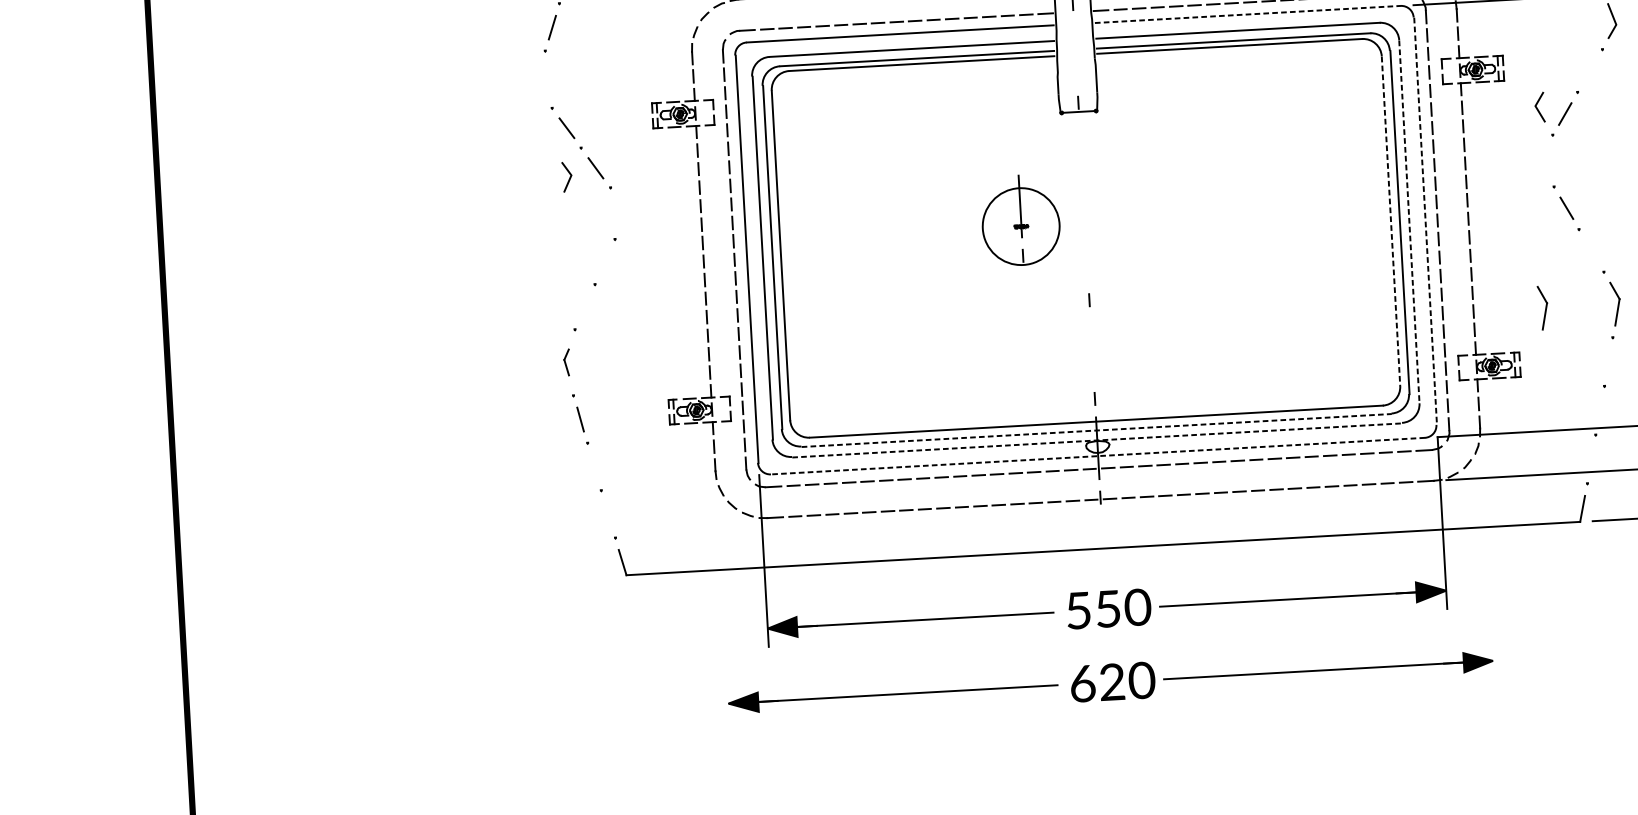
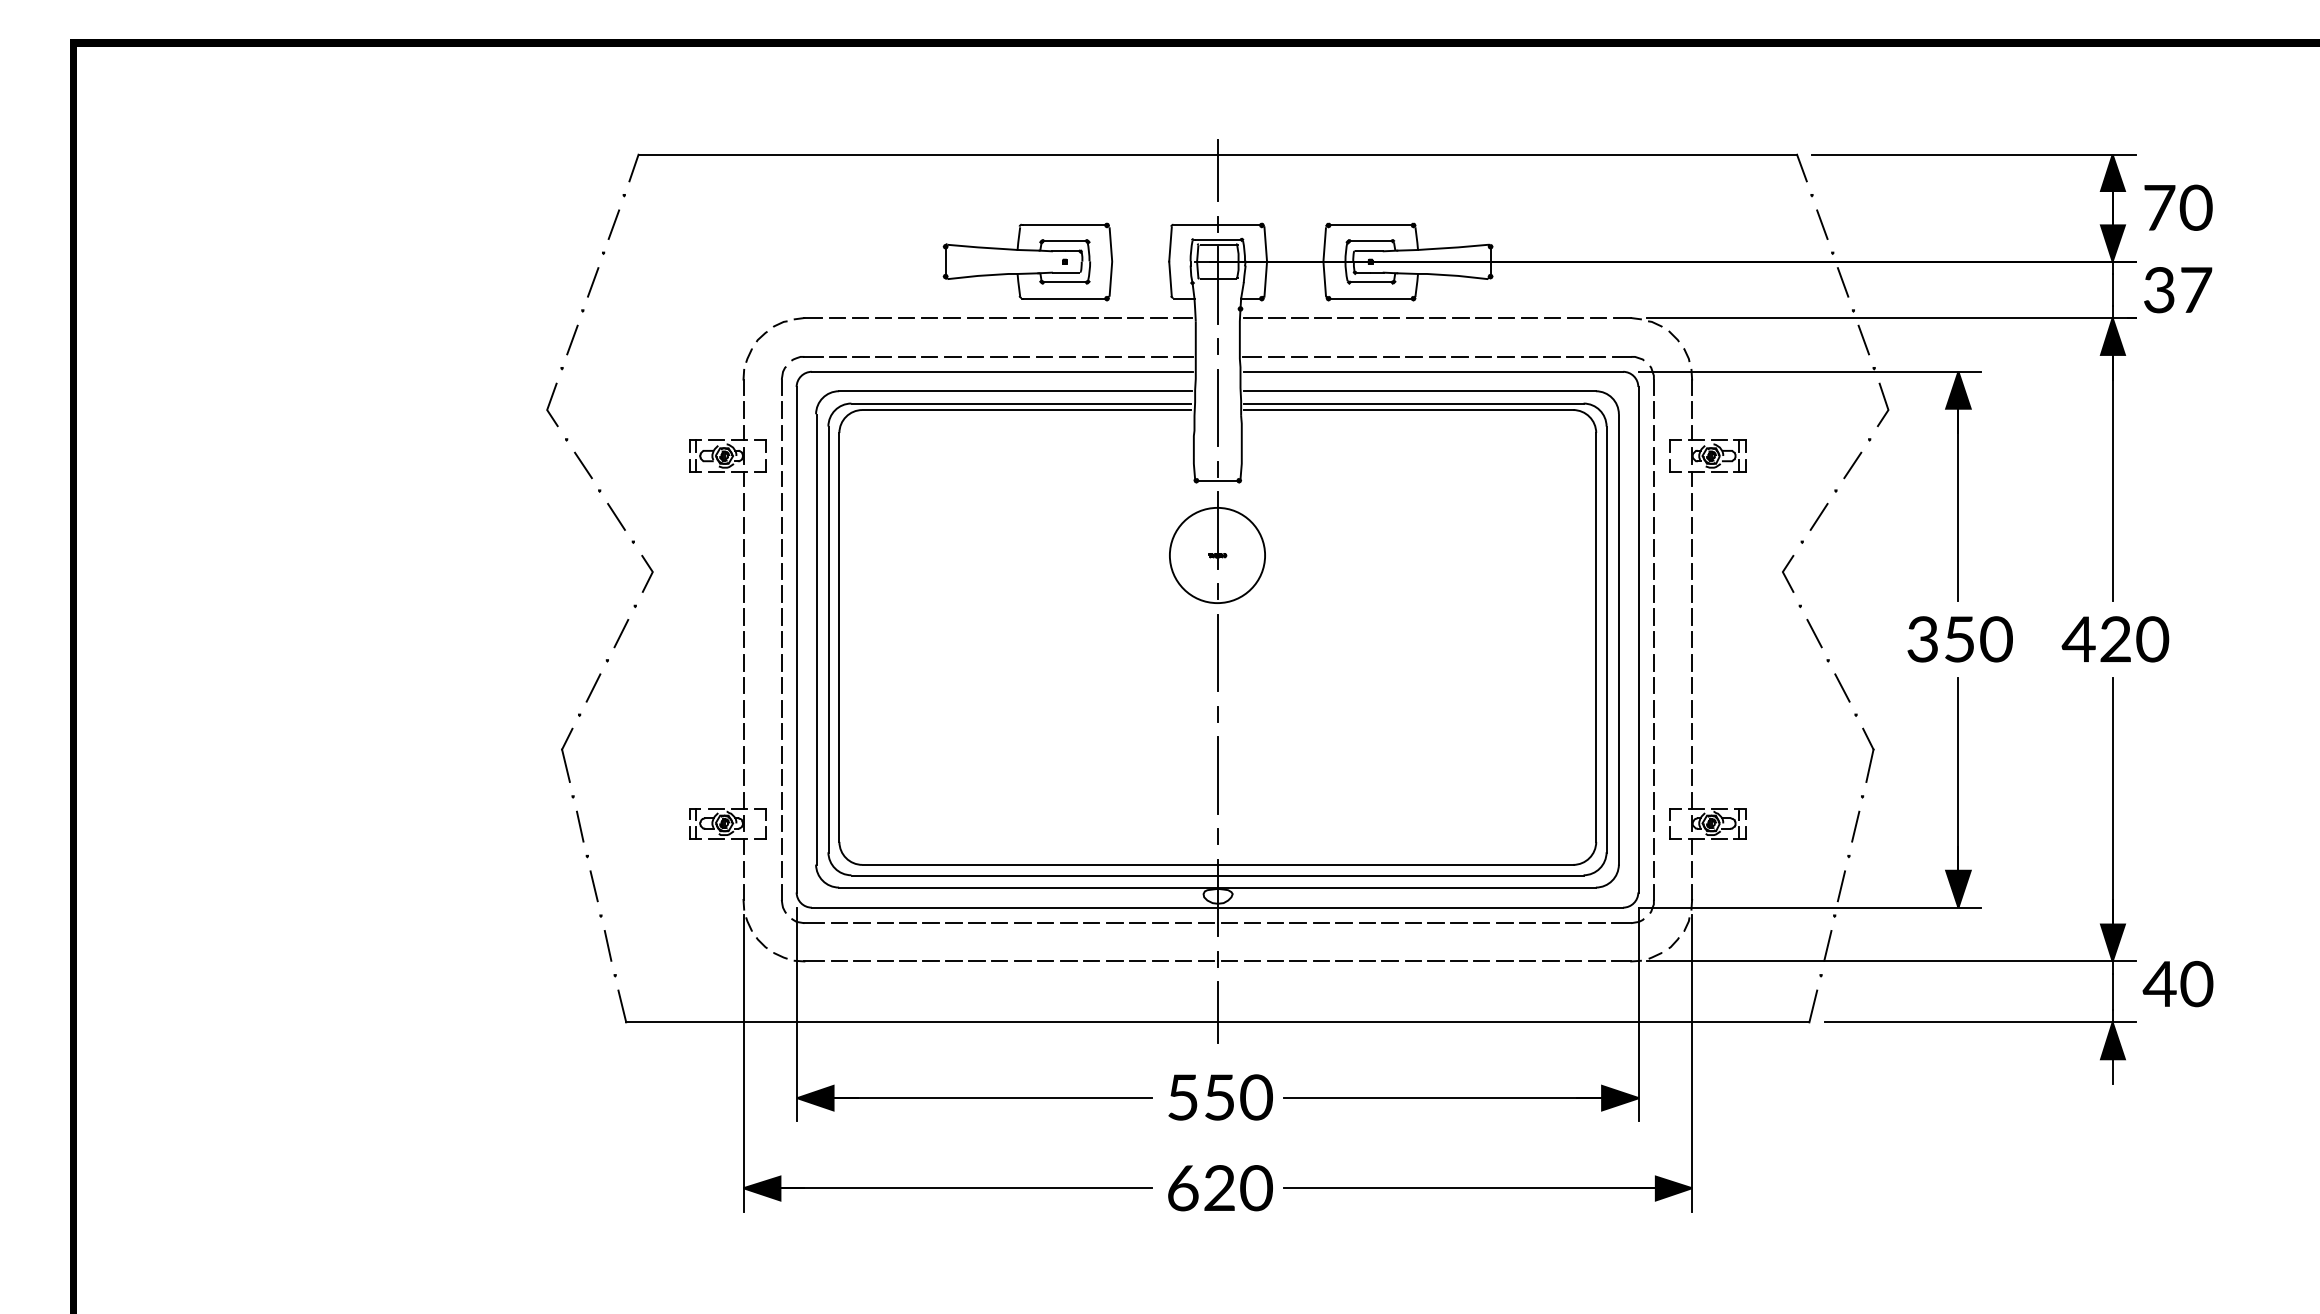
line: (1247, 14) -> (1433, 371), dashed -> solid
line: (1075, 52) -> (1217, 407), added
line: (1589, 71) -> (1852, 465), added
line: (537, 80) -> (550, 404), added
line: (1537, 107) -> (1785, 574), moved
line: (569, 177) -> (650, 574), moved
part: (1020, 220) -> (1217, 547), moved
line: (1425, 221) -> (1638, 640), dashed -> solid
line: (1391, 222) -> (1596, 638), dashed -> solid
line: (1409, 222) -> (1618, 640), dashed -> solid
line: (1086, 250) -> (1217, 652), added
line: (1591, 250) -> (1842, 687), added
line: (605, 262) -> (621, 633), added
line: (585, 306) -> (593, 687), added
part: (1543, 307) -> (1778, 754), removed
line: (1091, 349) -> (1217, 775), added
part: (567, 361) -> (567, 754), size x1.67
line: (1608, 361) -> (1855, 826), added
line: (1599, 410) -> (1841, 886), added
line: (1097, 430) -> (1218, 875), dashed -> solid
line: (1097, 440) -> (1218, 888), dashed -> solid
line: (1097, 456) -> (1217, 907), dashed -> solid
line: (1591, 459) -> (1827, 945), added
line: (593, 467) -> (593, 886), added
line: (607, 514) -> (607, 945), added
line: (1102, 540) -> (1217, 1012), added
line: (1487, 560) -> (1692, 1063), added
line: (722, 603) -> (743, 1063), added

